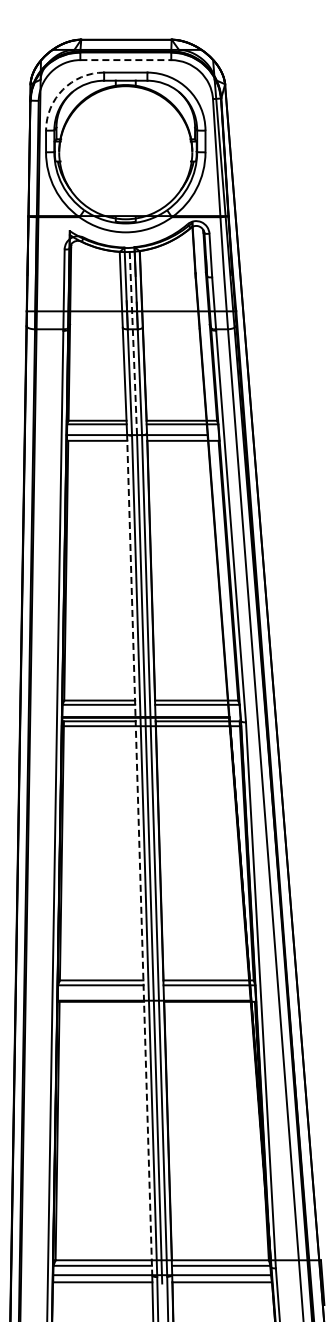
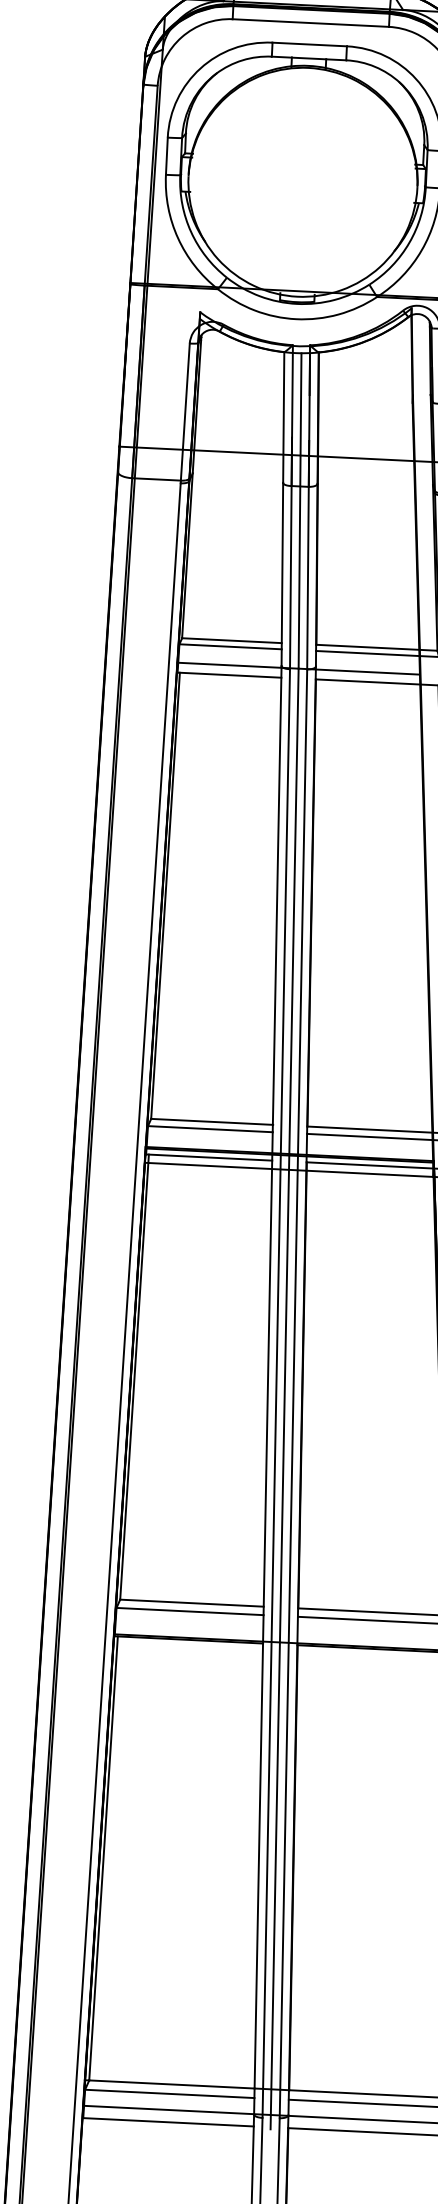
line: (126, 60) -> (311, 23), dashed -> solid
arc: (63, 89) -> (201, 68), dashed -> solid
line: (133, 343) -> (300, 510), dashed -> solid
line: (139, 854) -> (267, 1389), dashed -> solid

